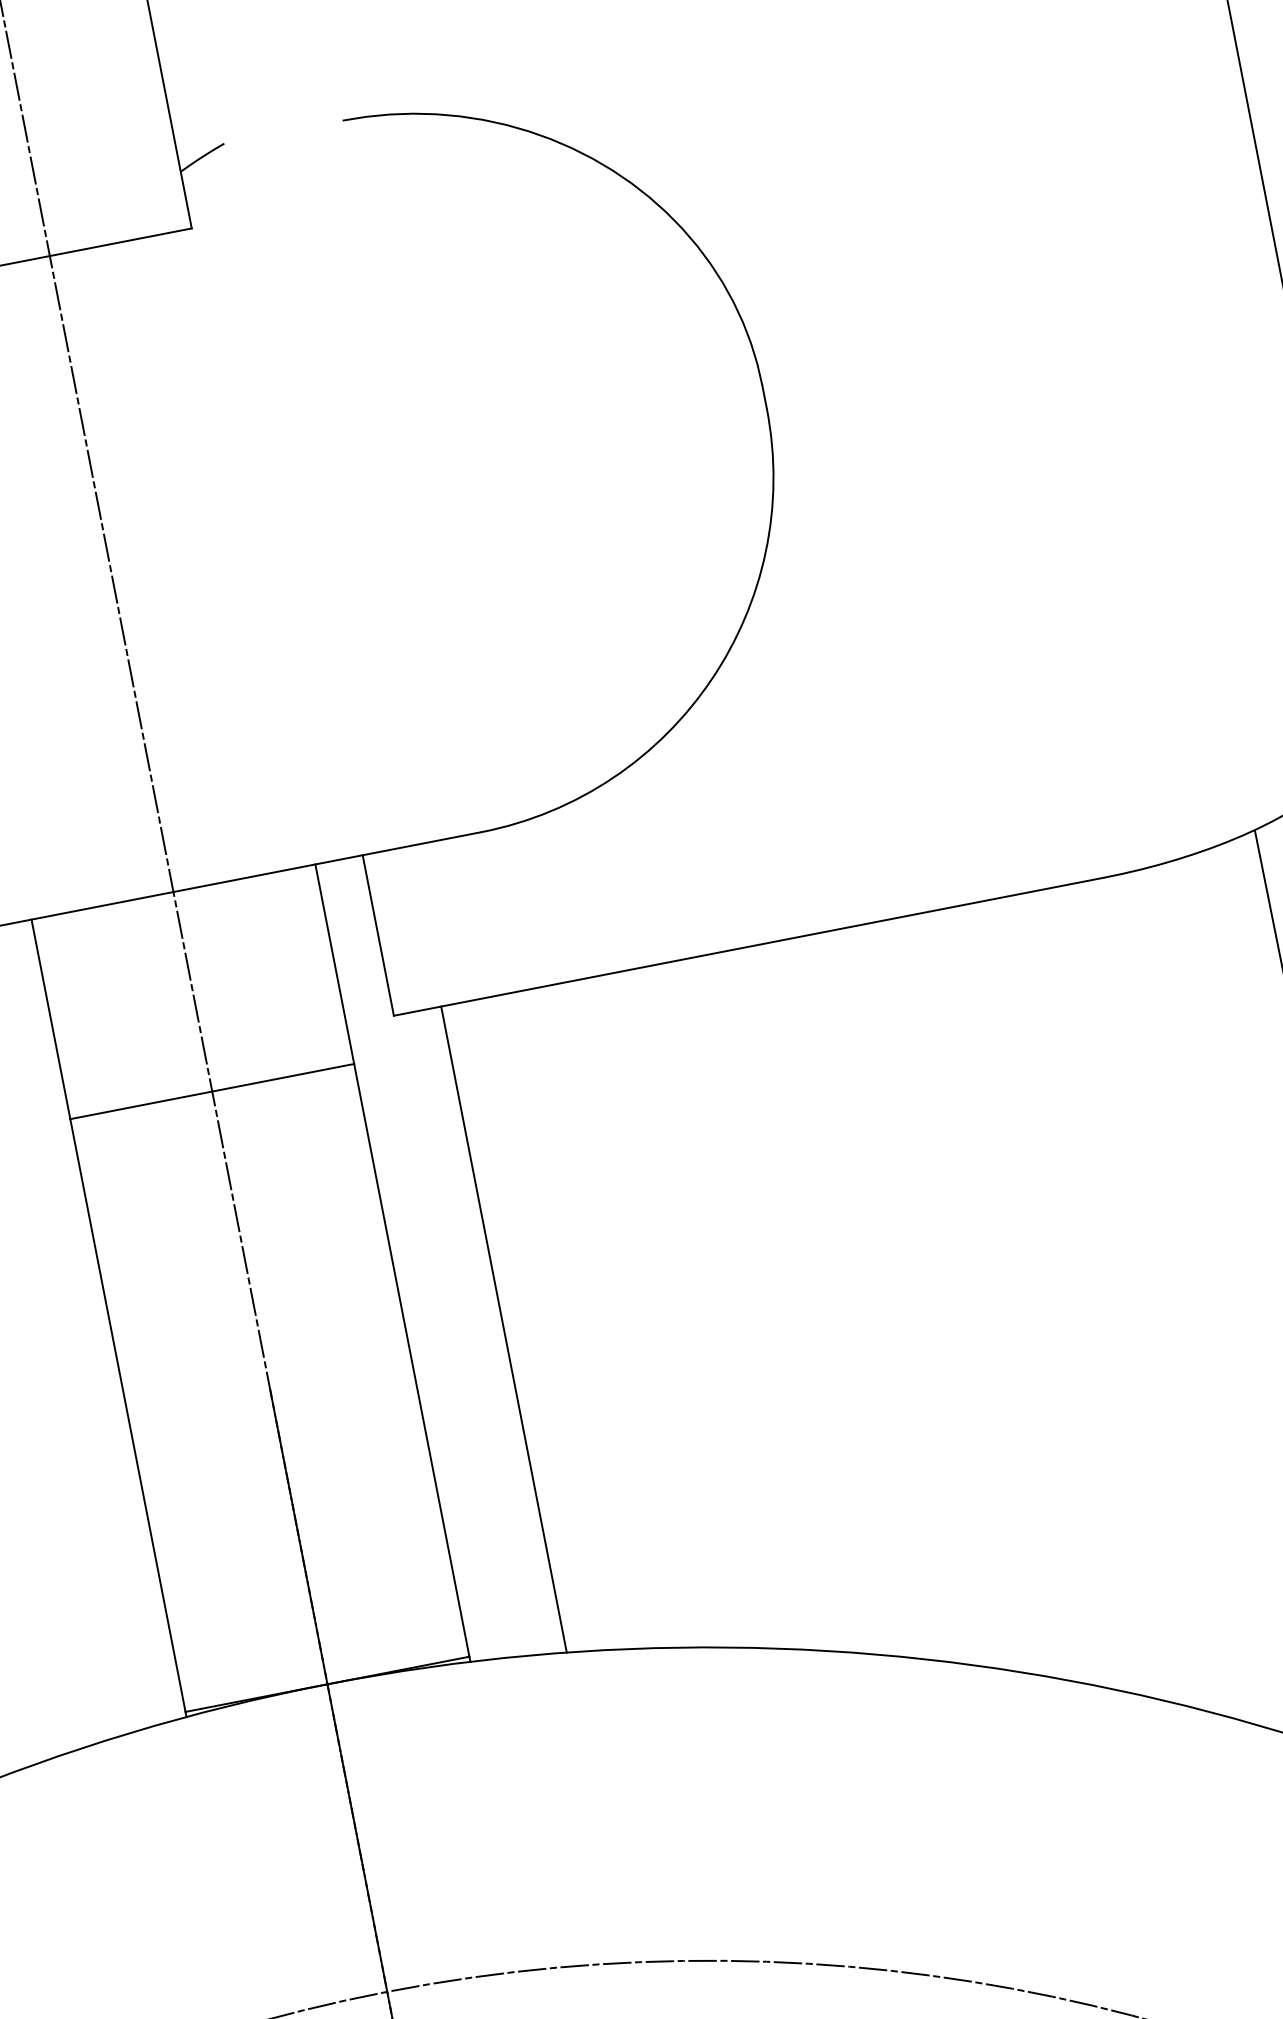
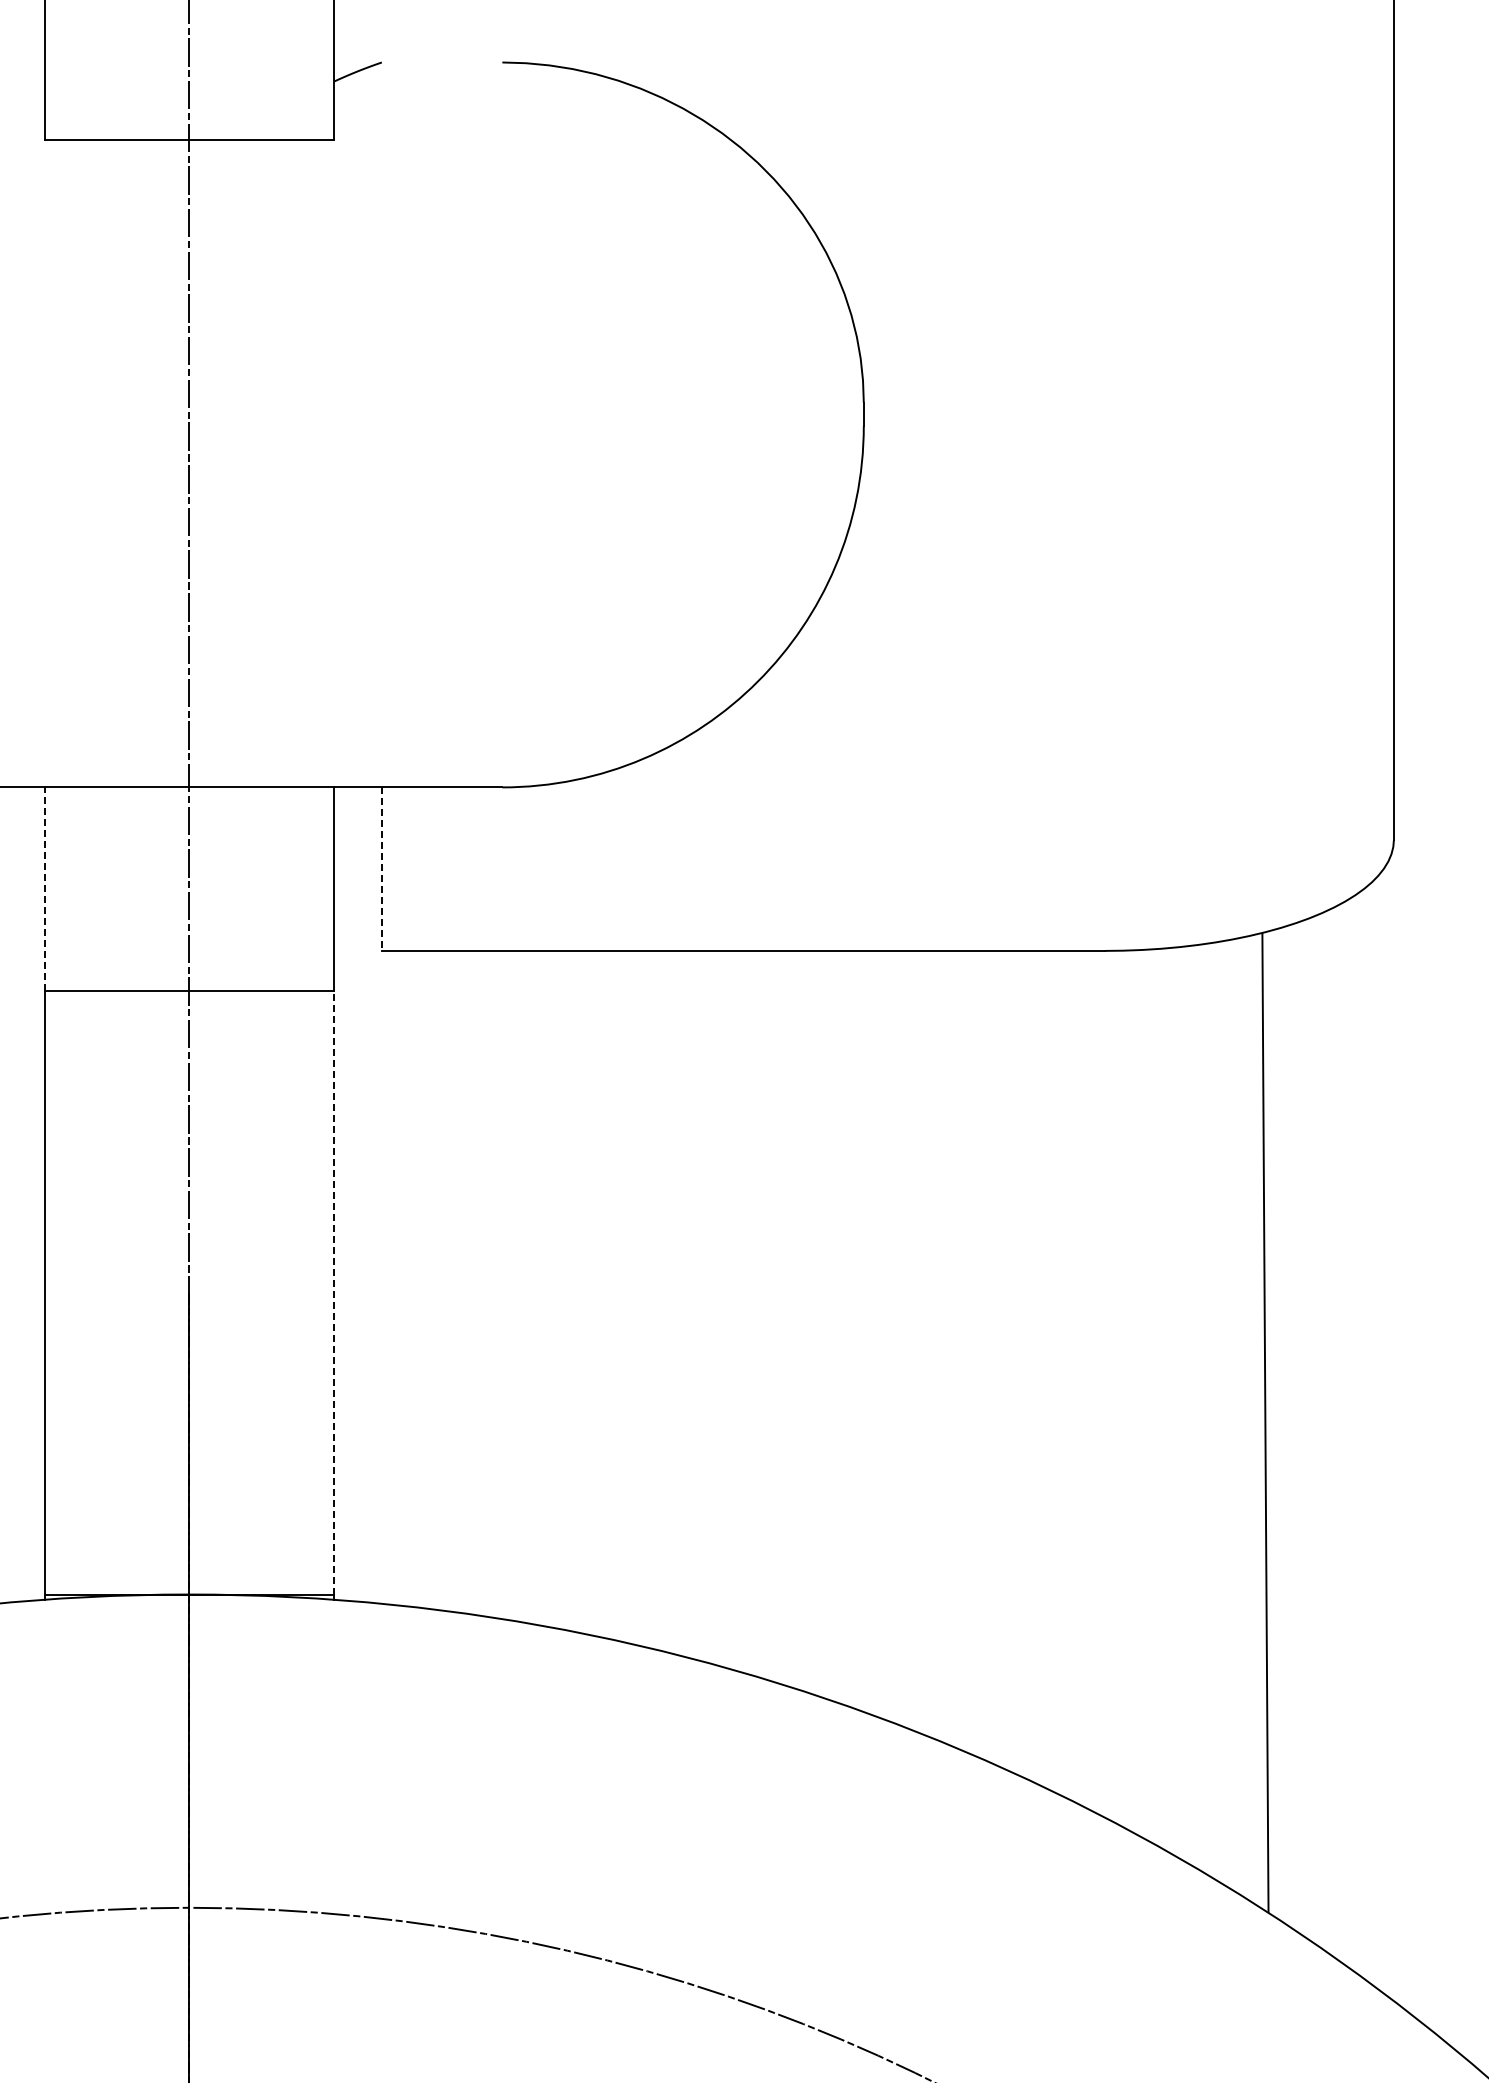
line: (377, 935) -> (381, 869), solid -> dashed
line: (51, 1019) -> (44, 889), solid -> dashed
line: (504, 1329) -> (430, 1279), removed
line: (411, 1360) -> (333, 1292), solid -> dashed

